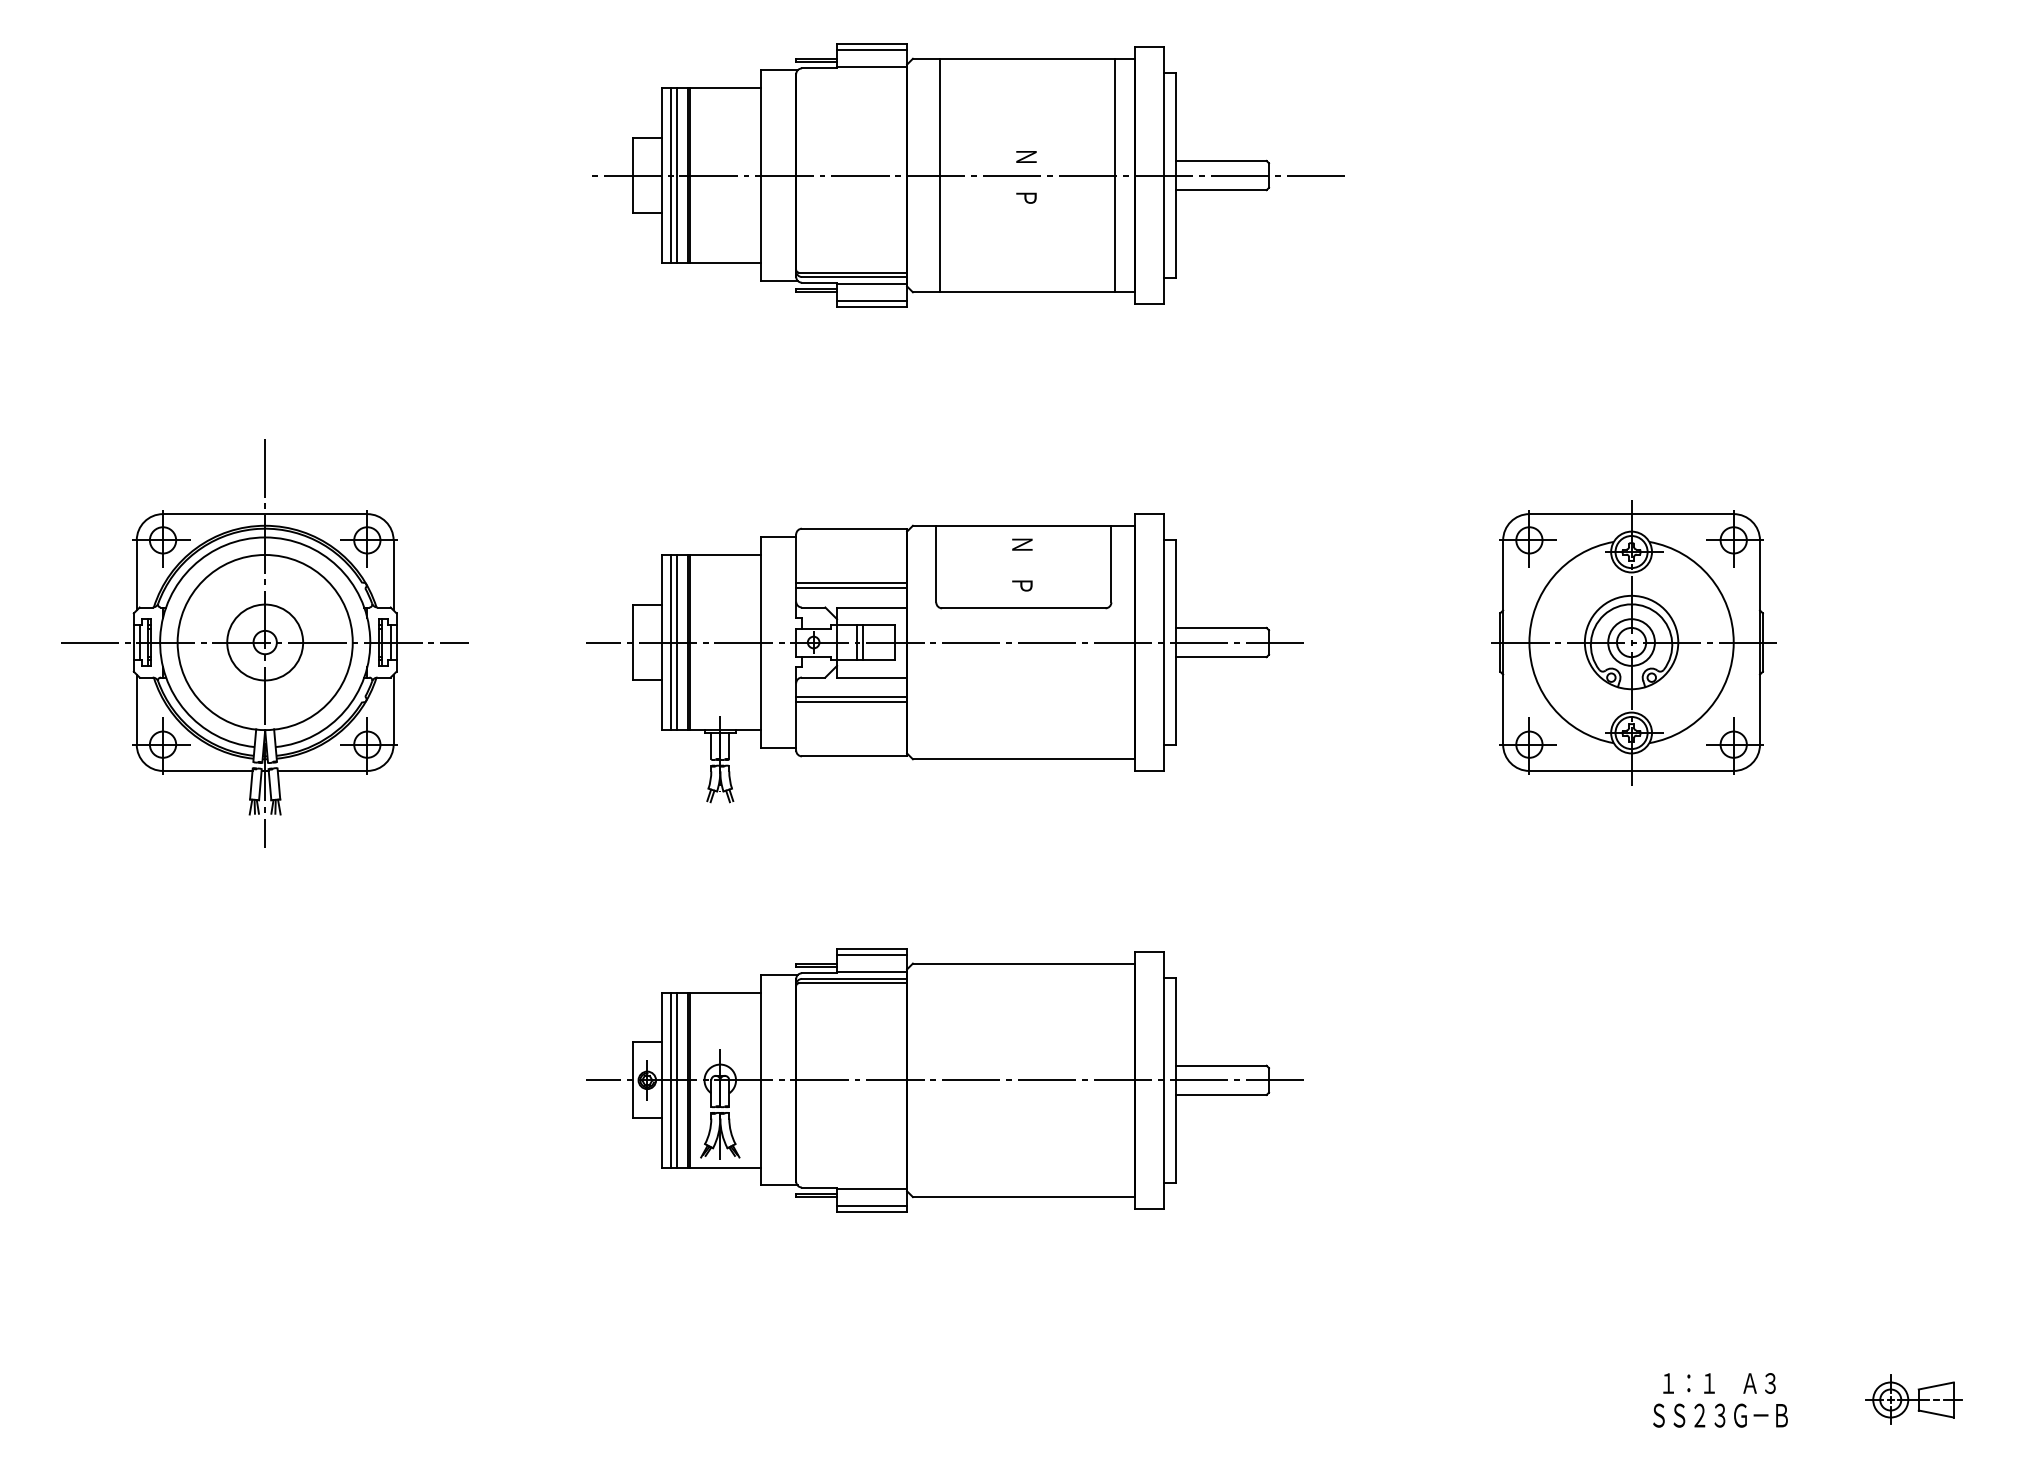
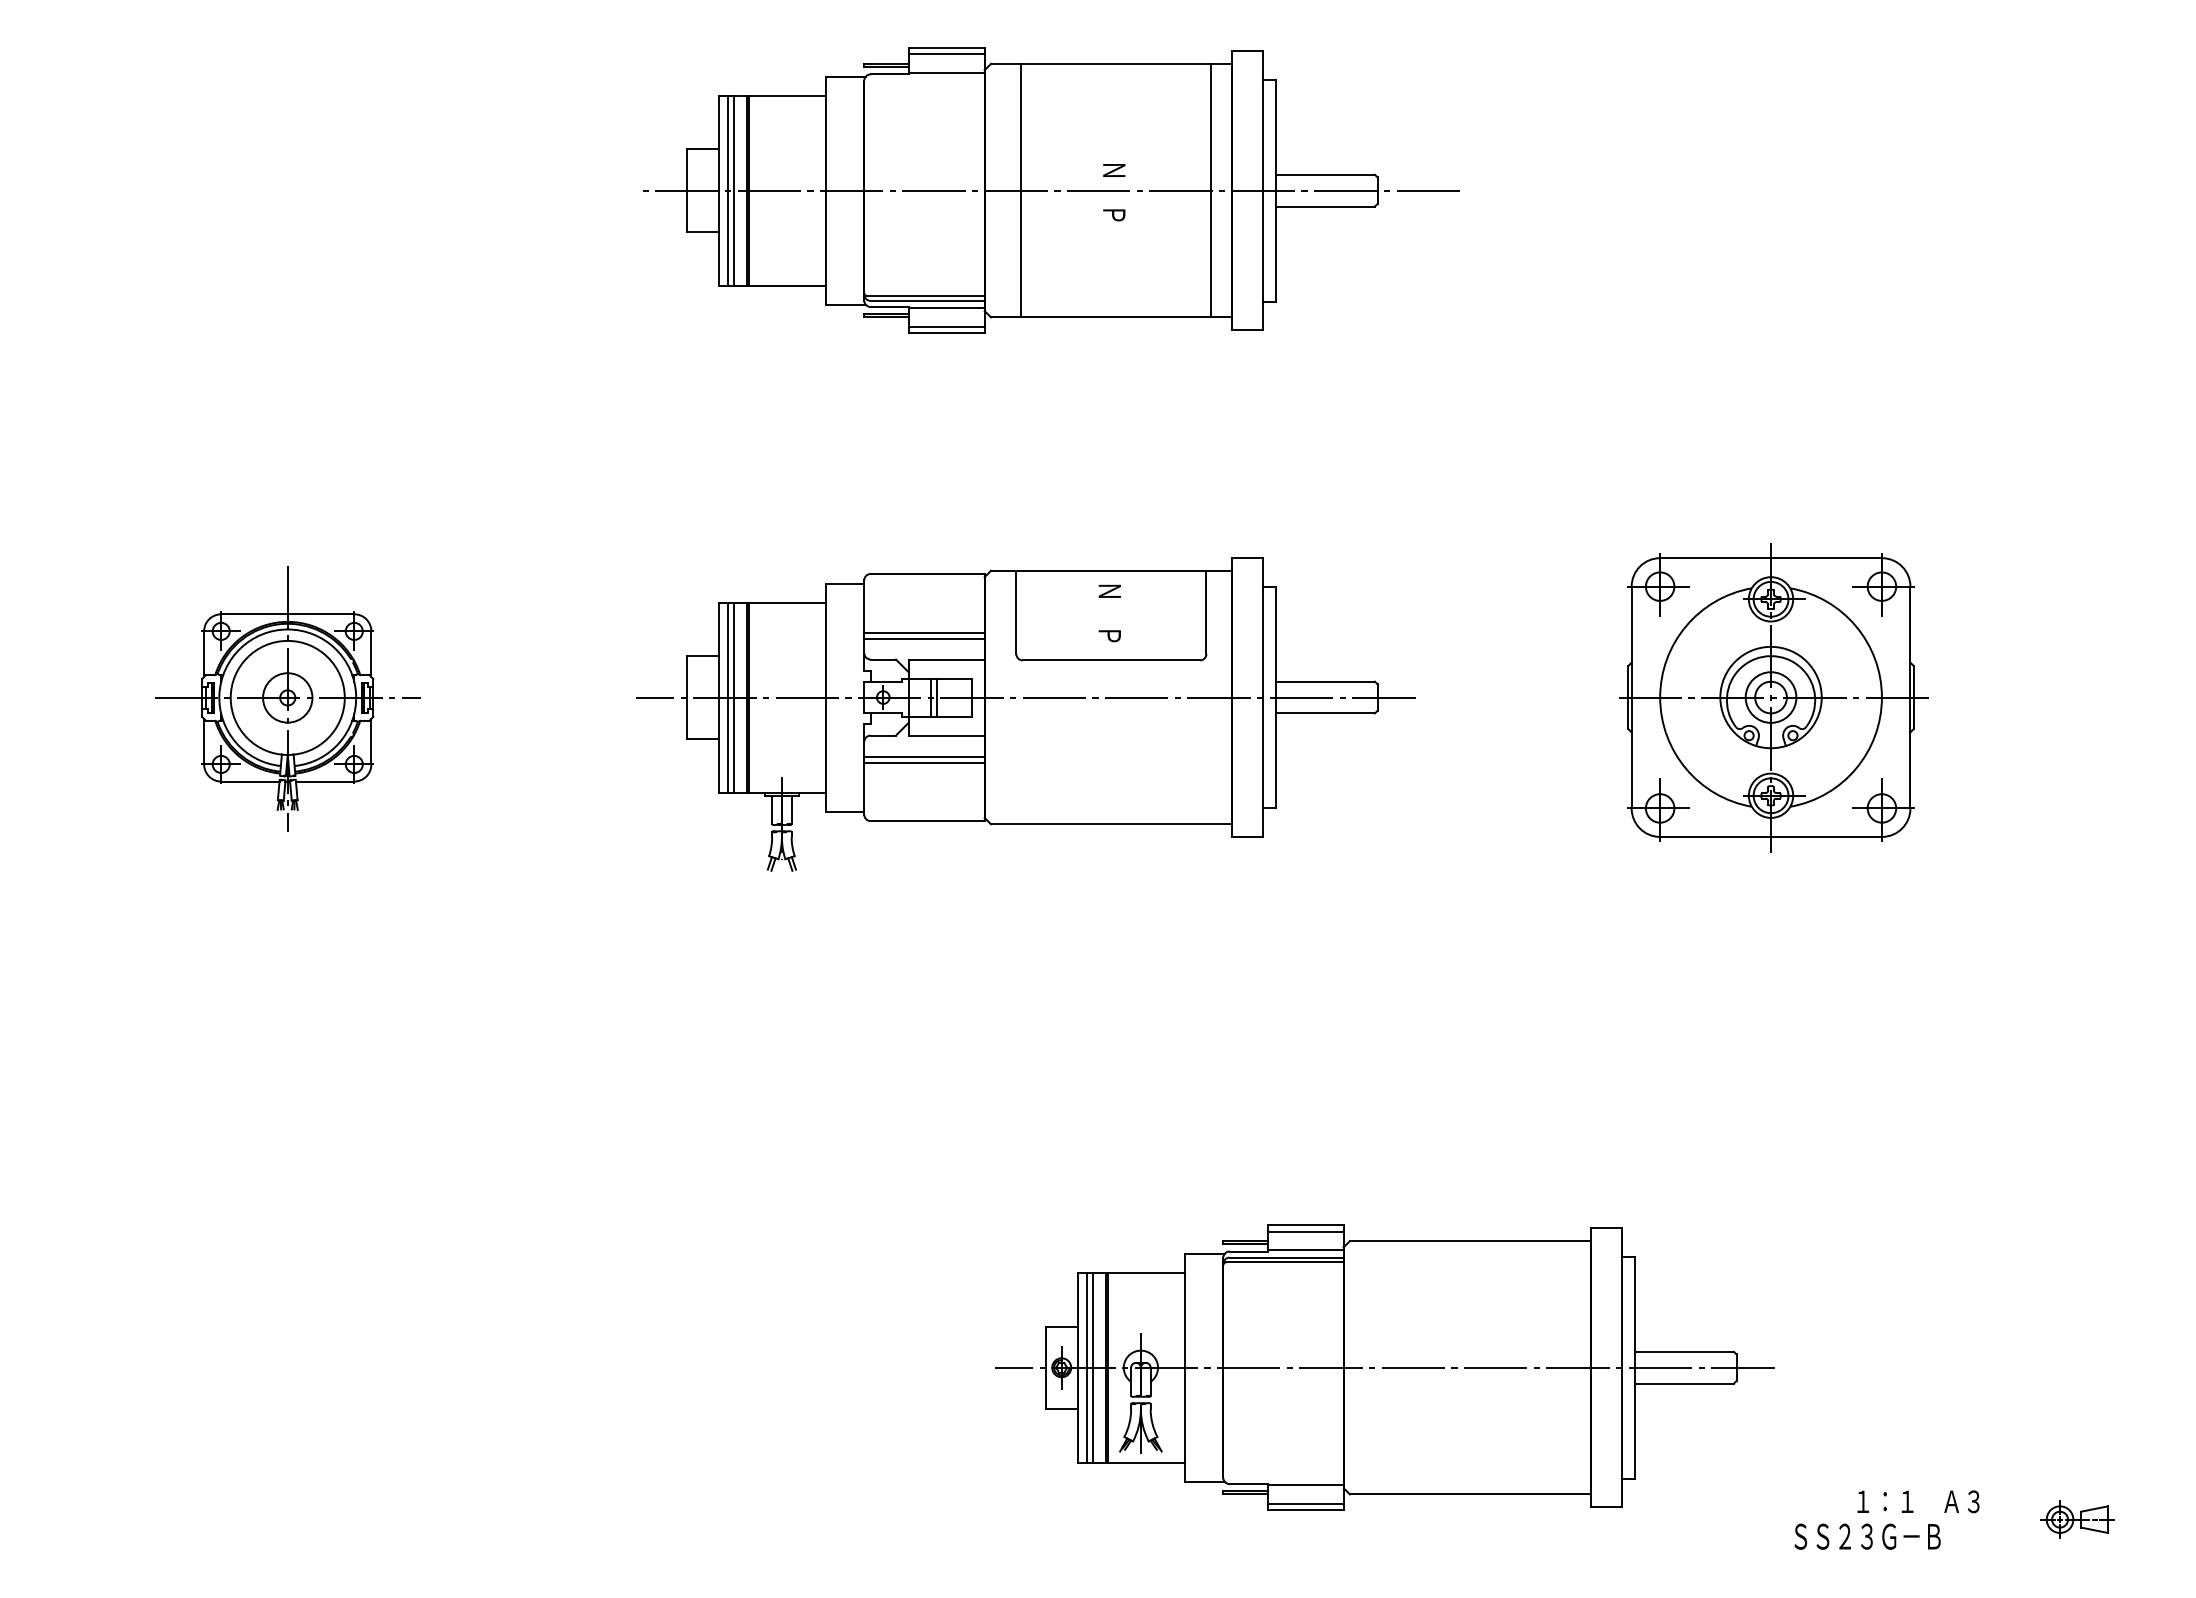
part: (264, 643) -> (287, 698), size x0.6
part: (944, 1080) -> (1384, 1367), moved
text: (1719, 1383) -> (1918, 1501), moved
part: (1913, 1399) -> (2077, 1519), size x0.7

